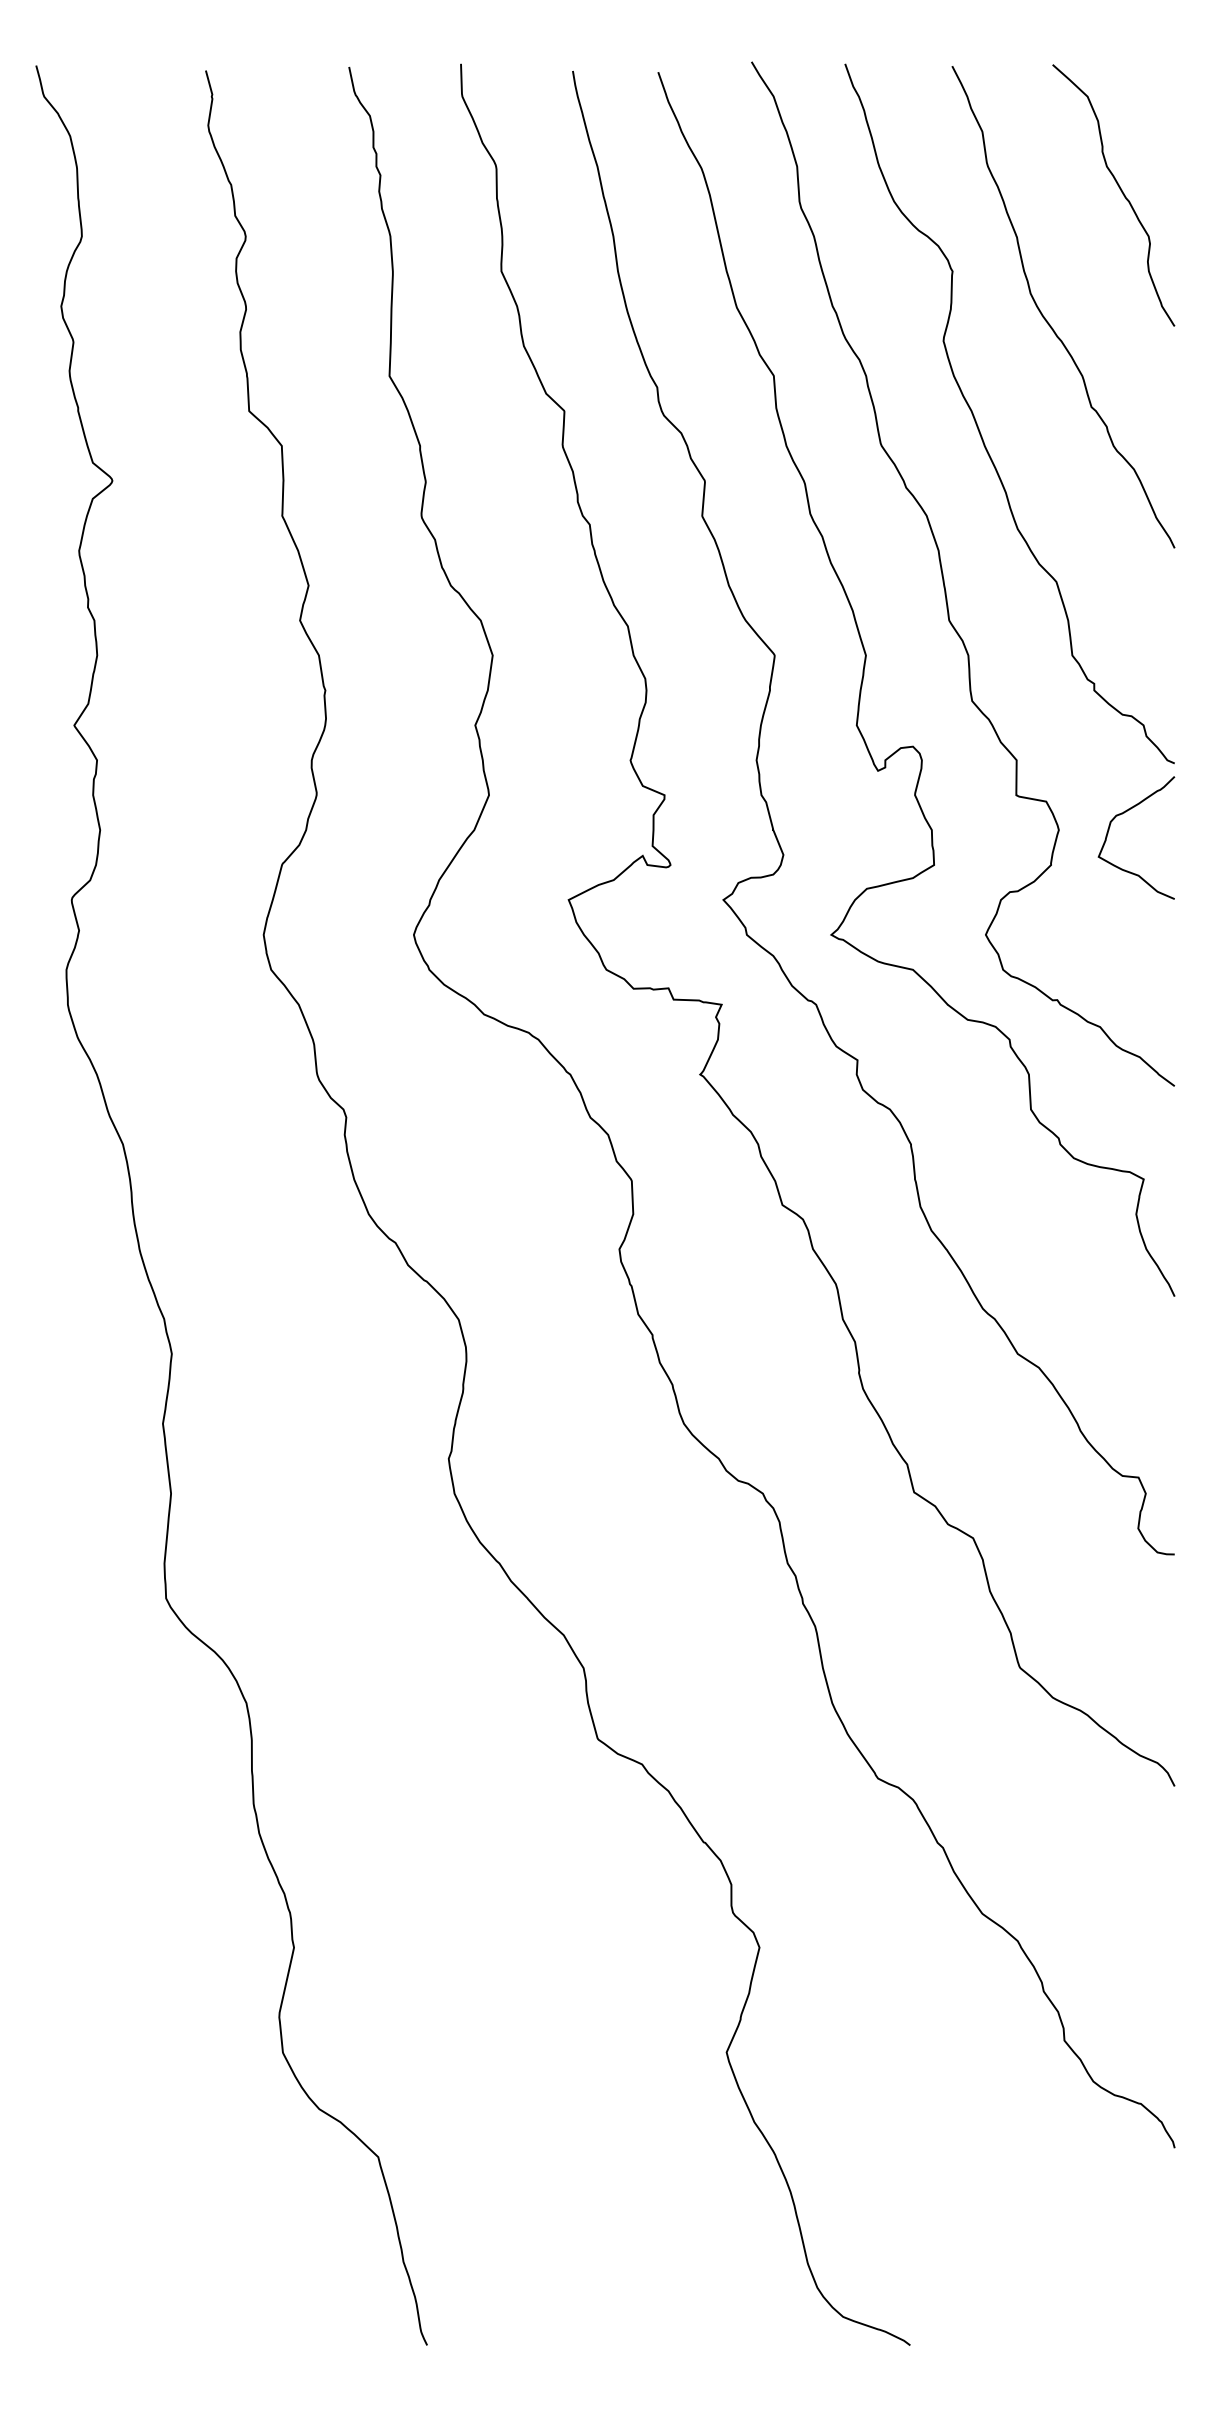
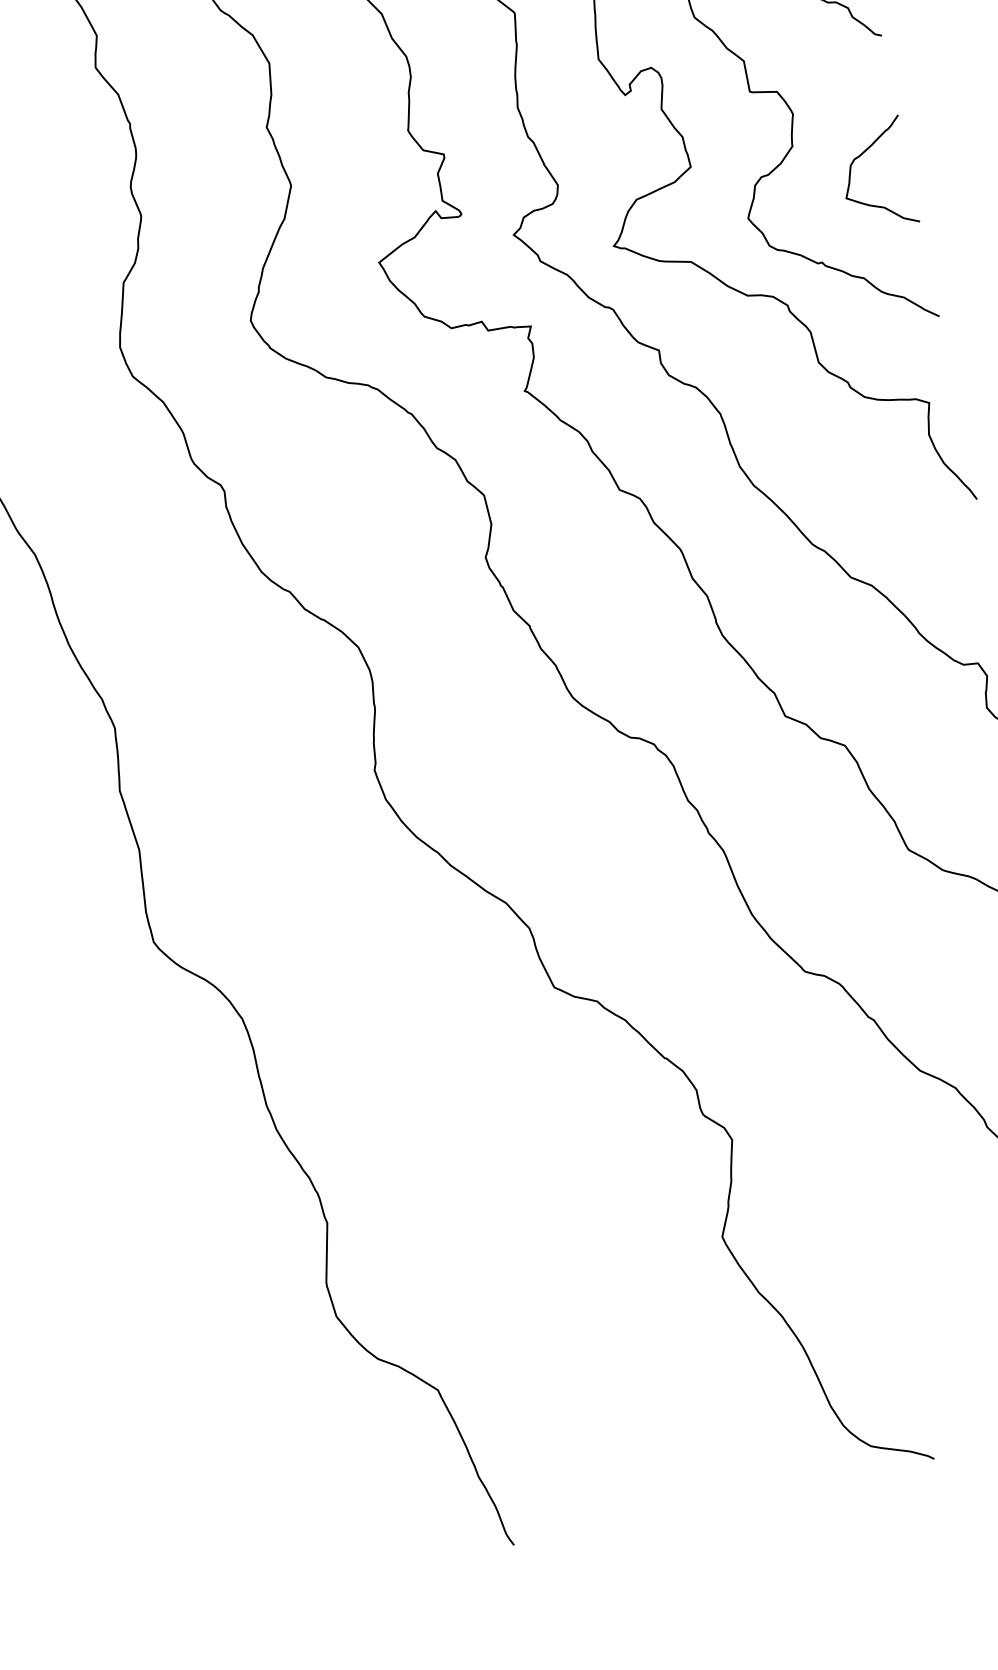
curve: (1124, 813) -> (861, 156), moved

